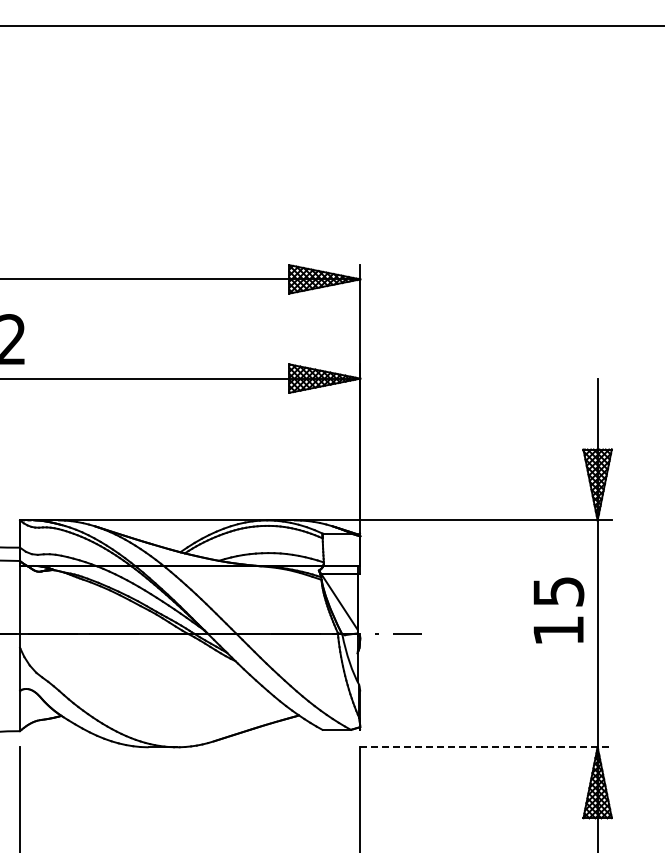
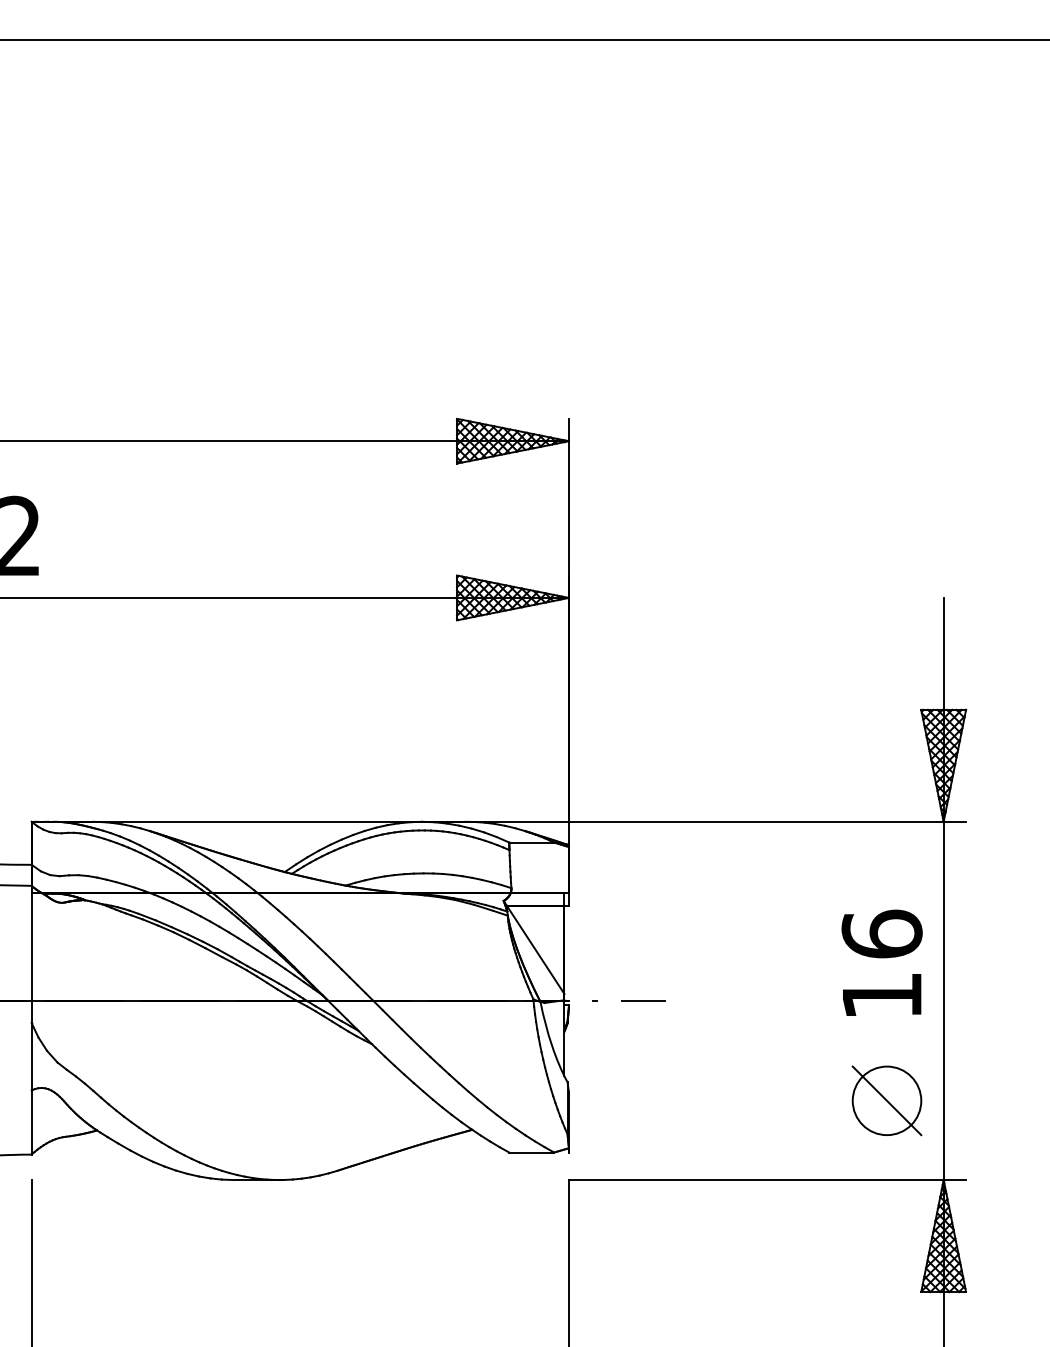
text: (558, 591) -> (881, 934), 15 -> 16
part: (561, 696) -> (886, 1099), added
line: (486, 747) -> (768, 1180), dashed -> solid

